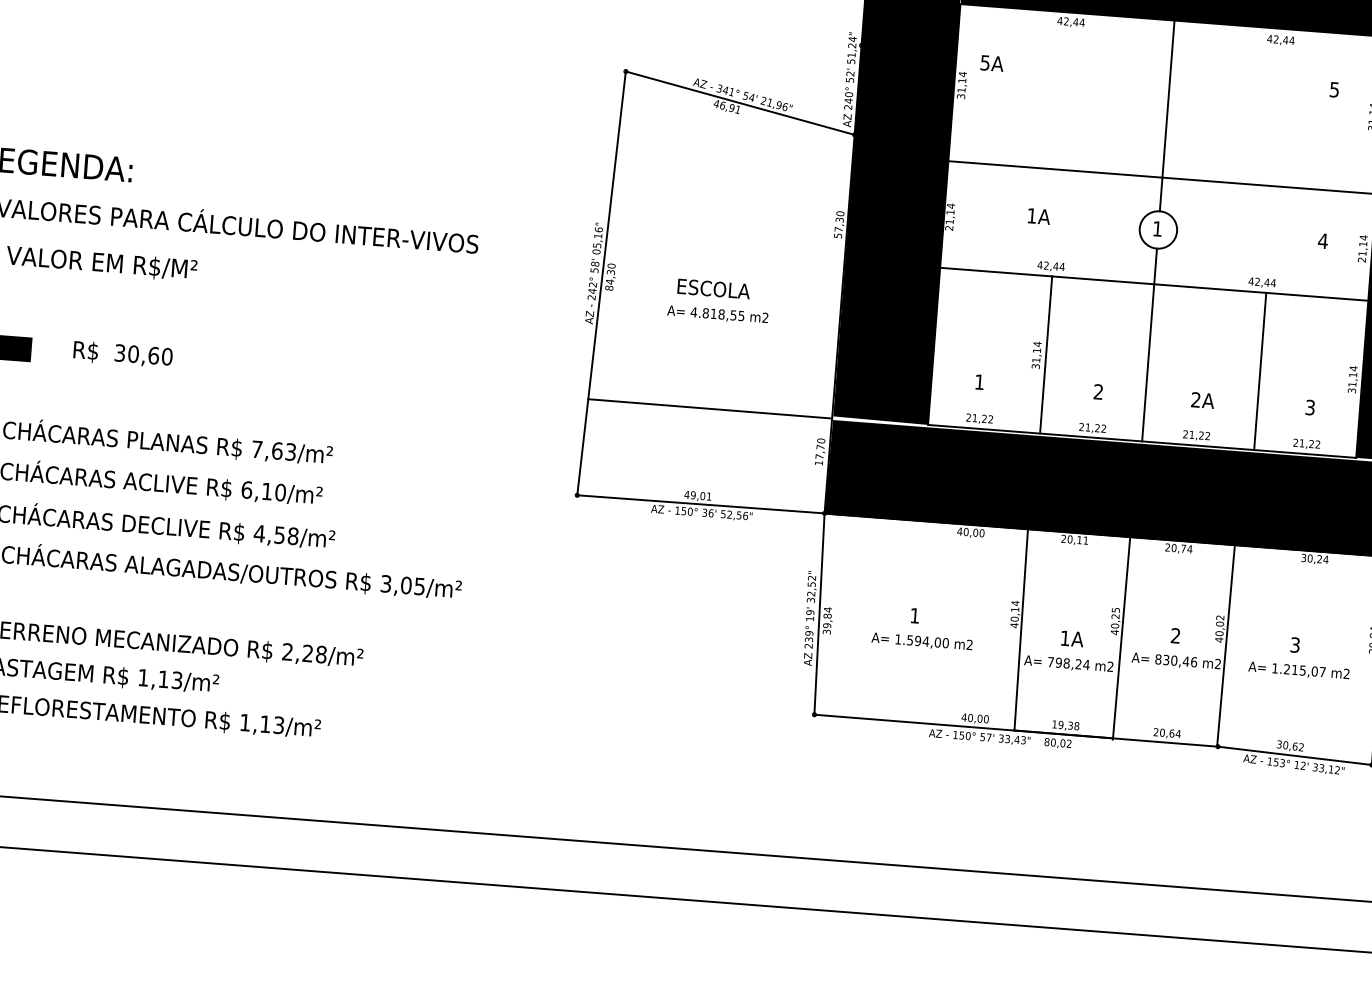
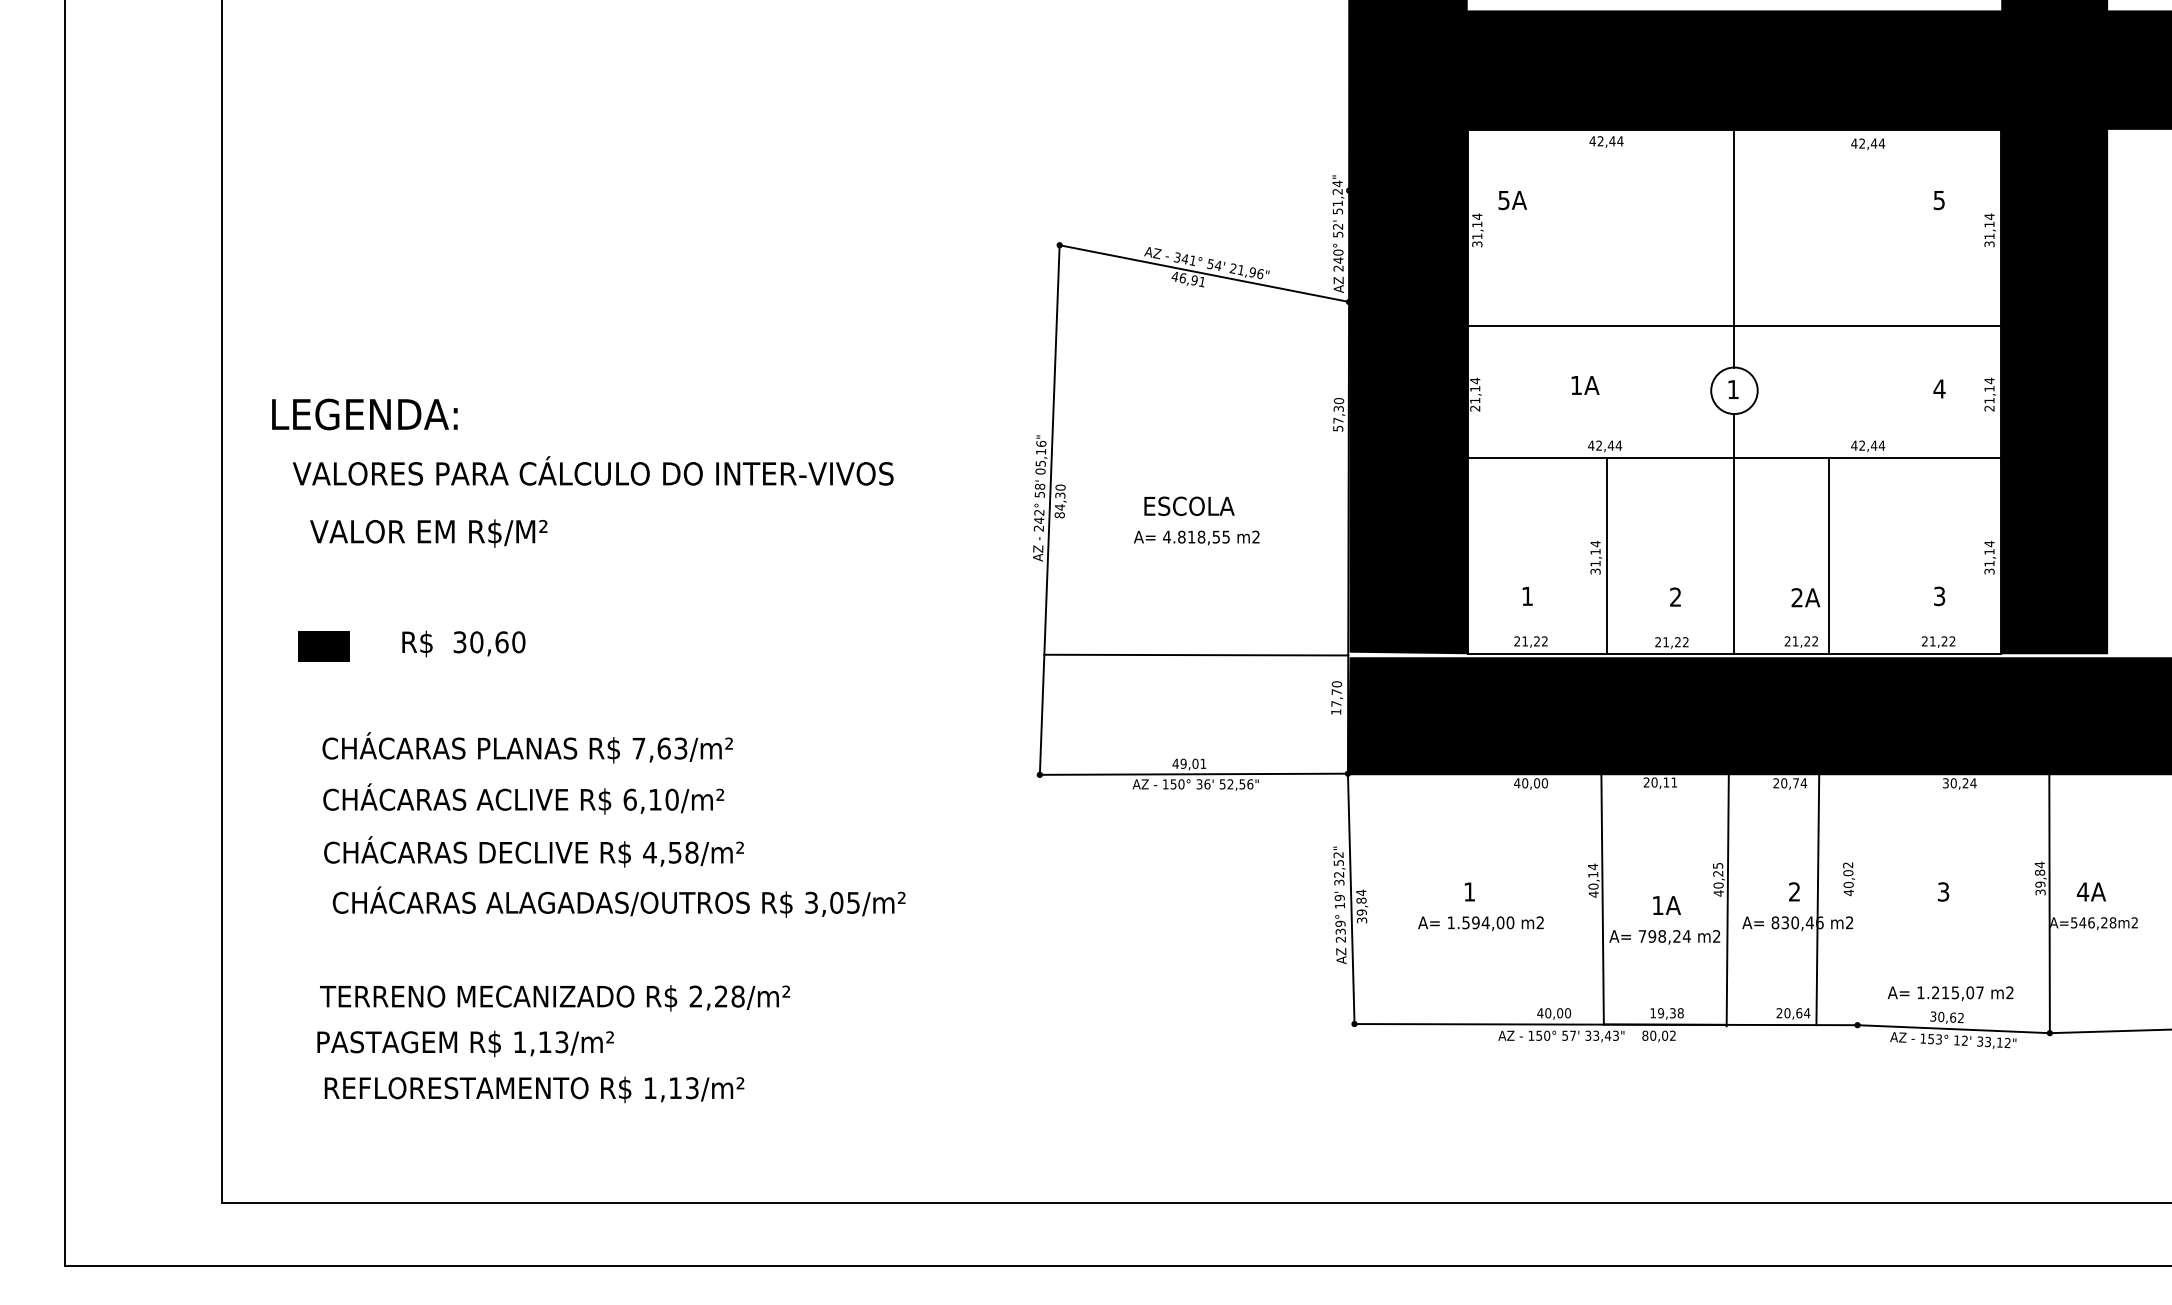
line: (1260, 371) -> (1829, 556), moved
line: (1225, 645) -> (1817, 899), moved
text: (1298, 670) -> (1950, 993), moved

